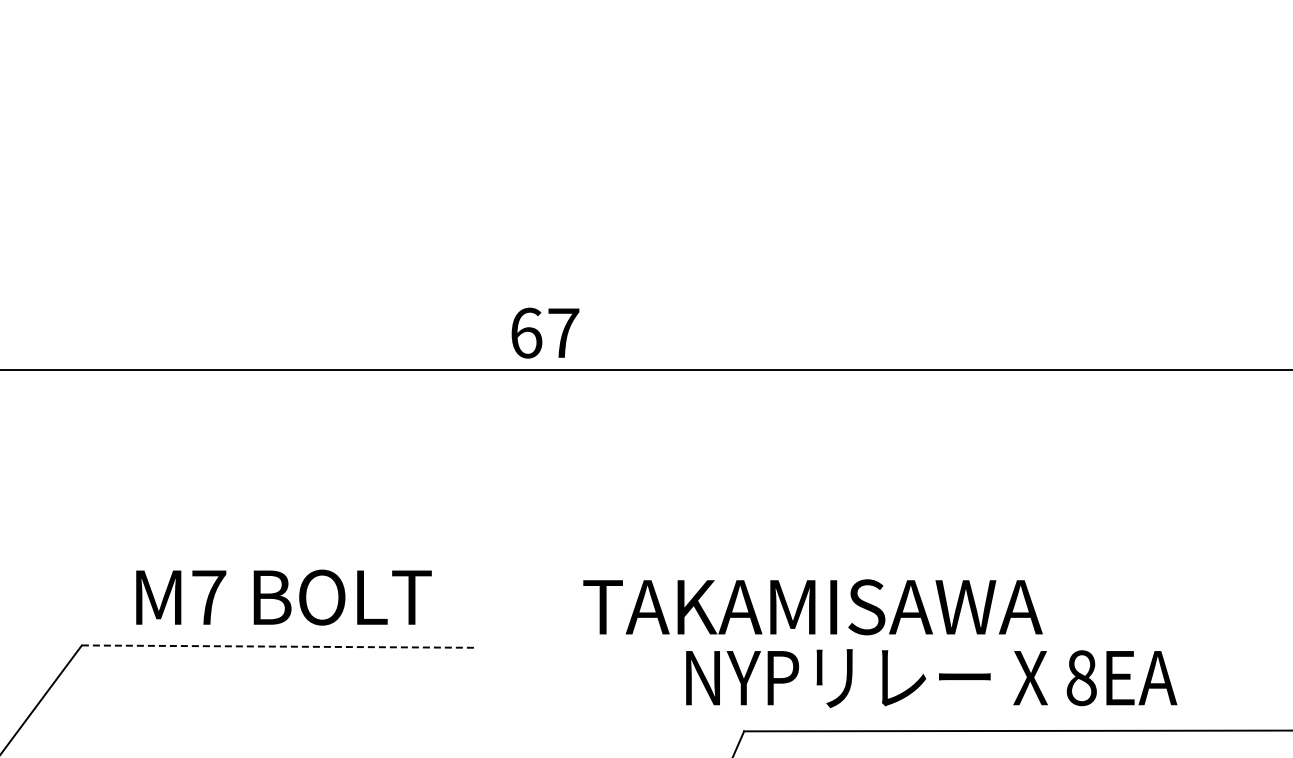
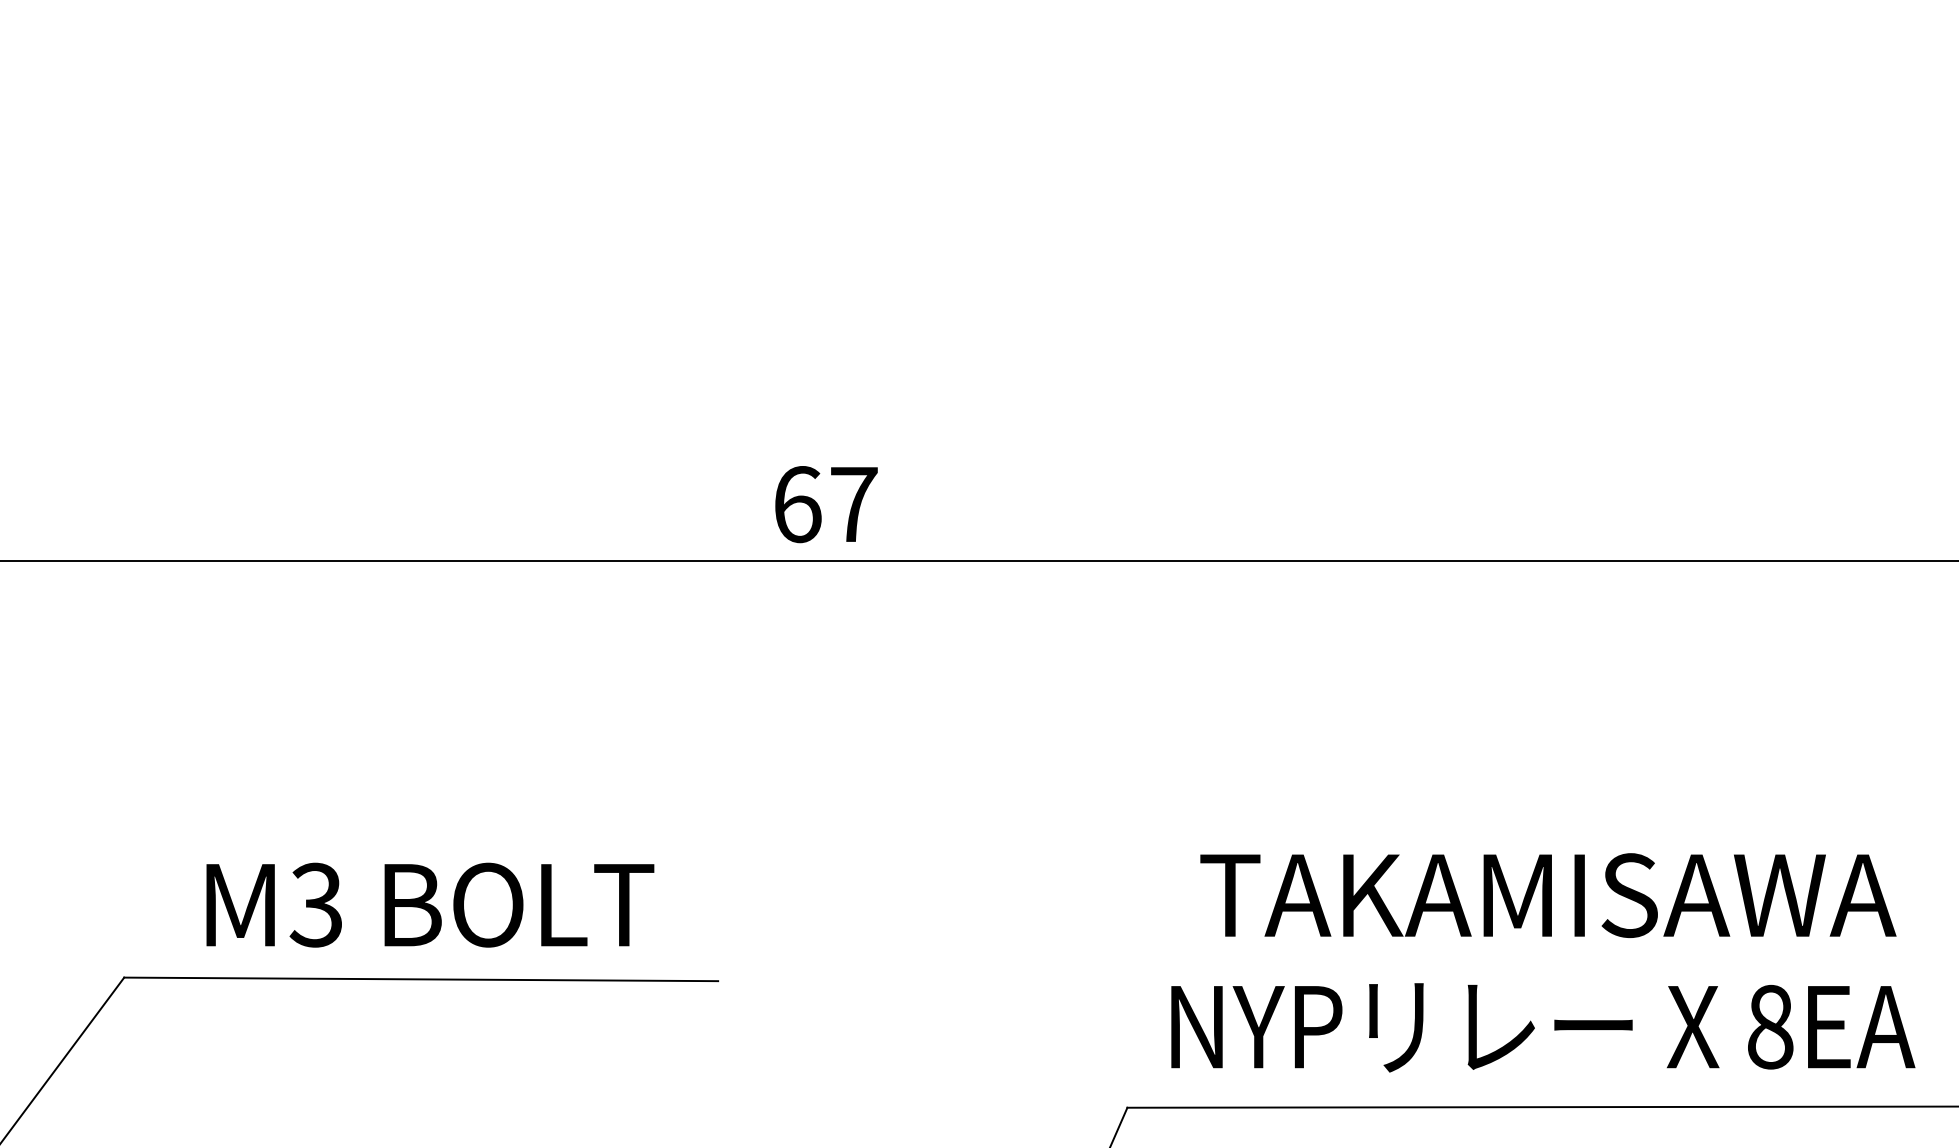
text: (208, 597) -> (316, 904), M7 -> M3
text: (812, 607) -> (1547, 895), moved
line: (278, 646) -> (422, 979), dashed -> solid
text: (931, 678) -> (1543, 1027), moved

